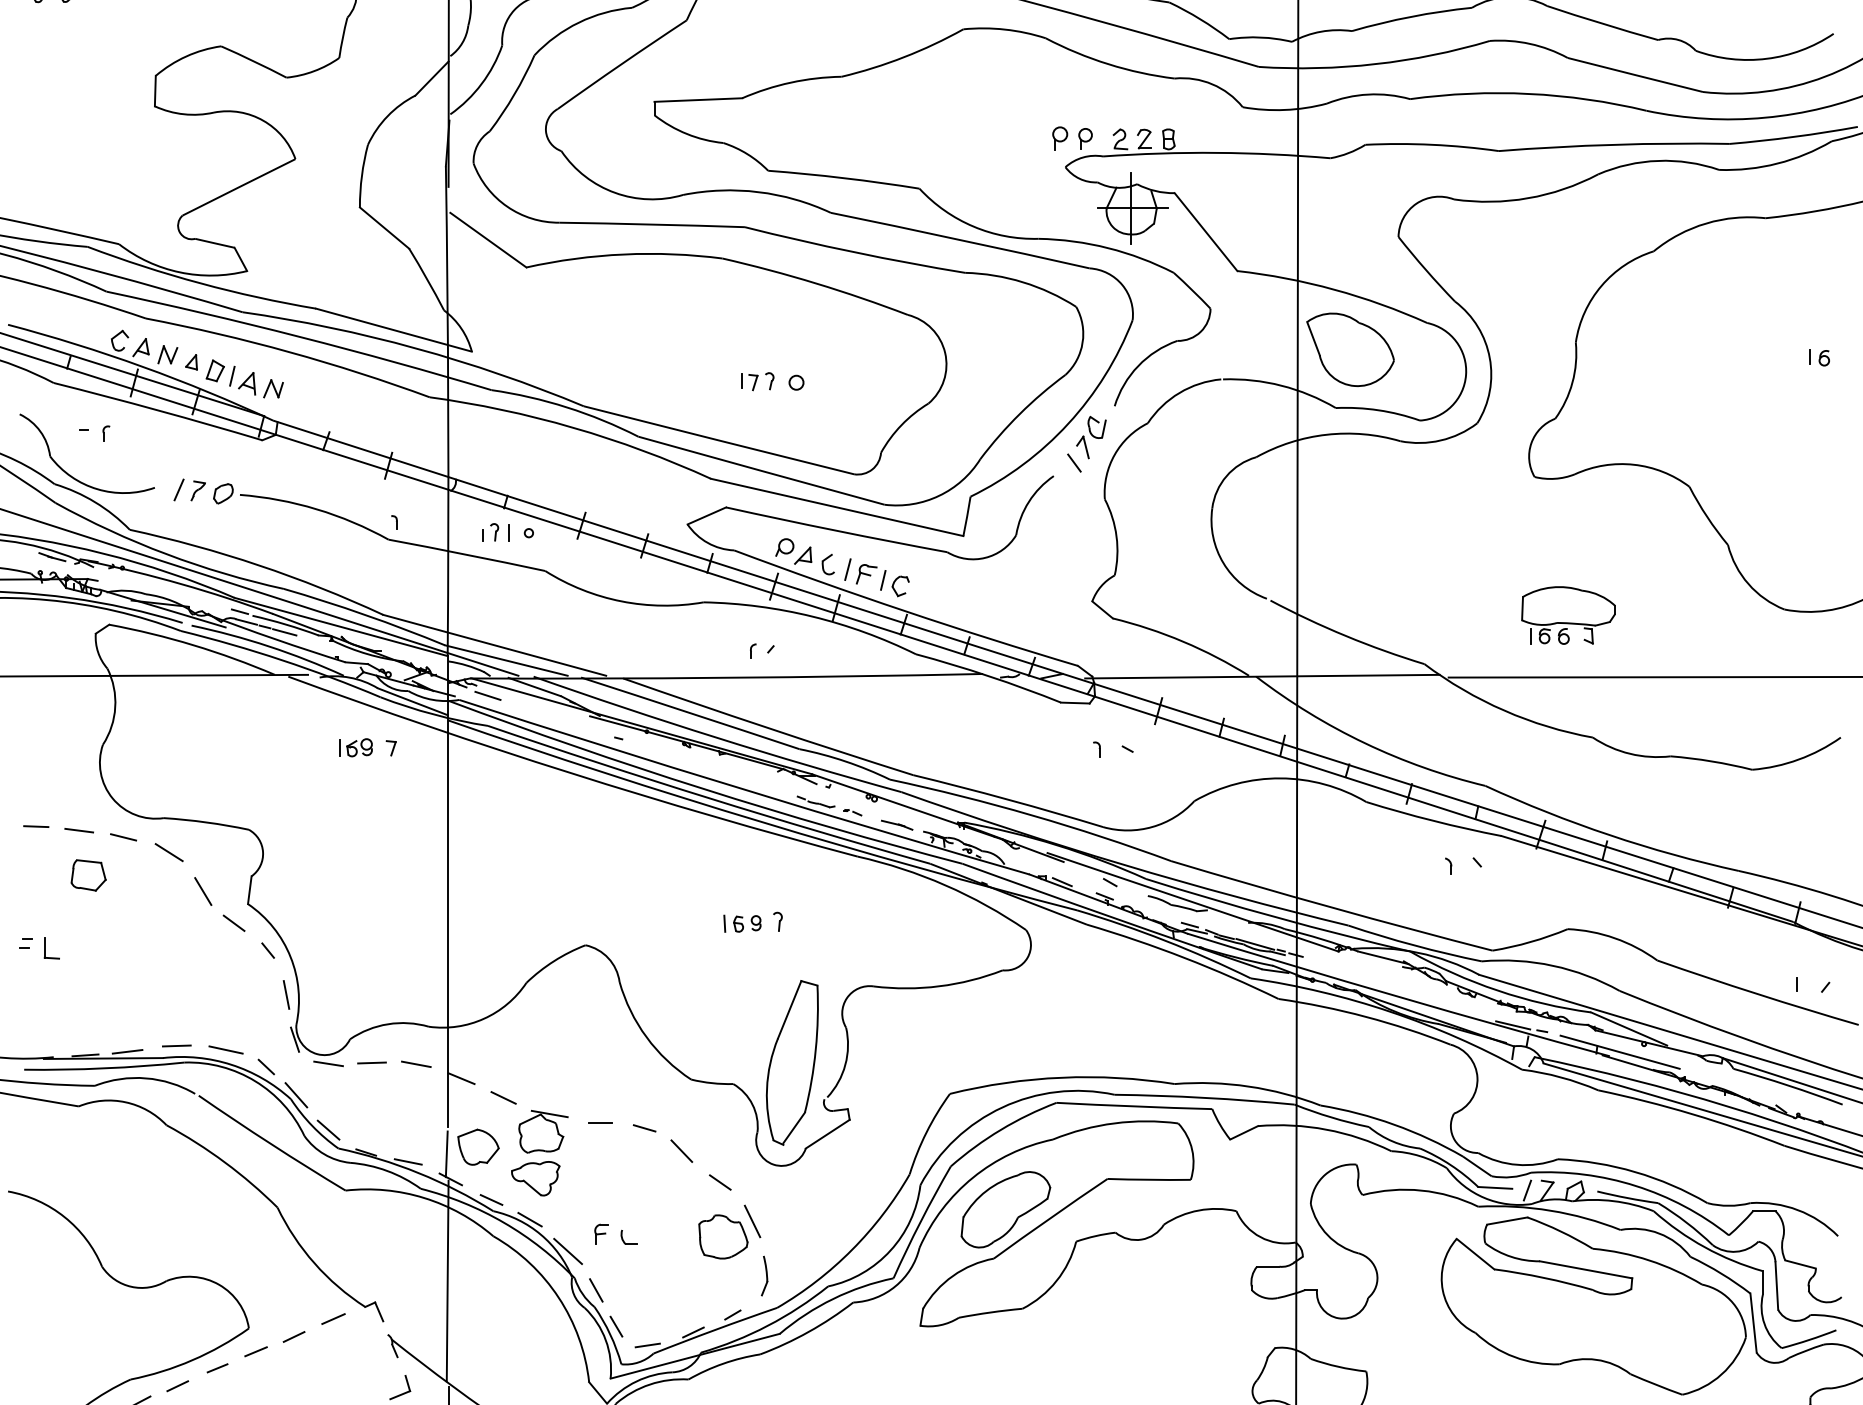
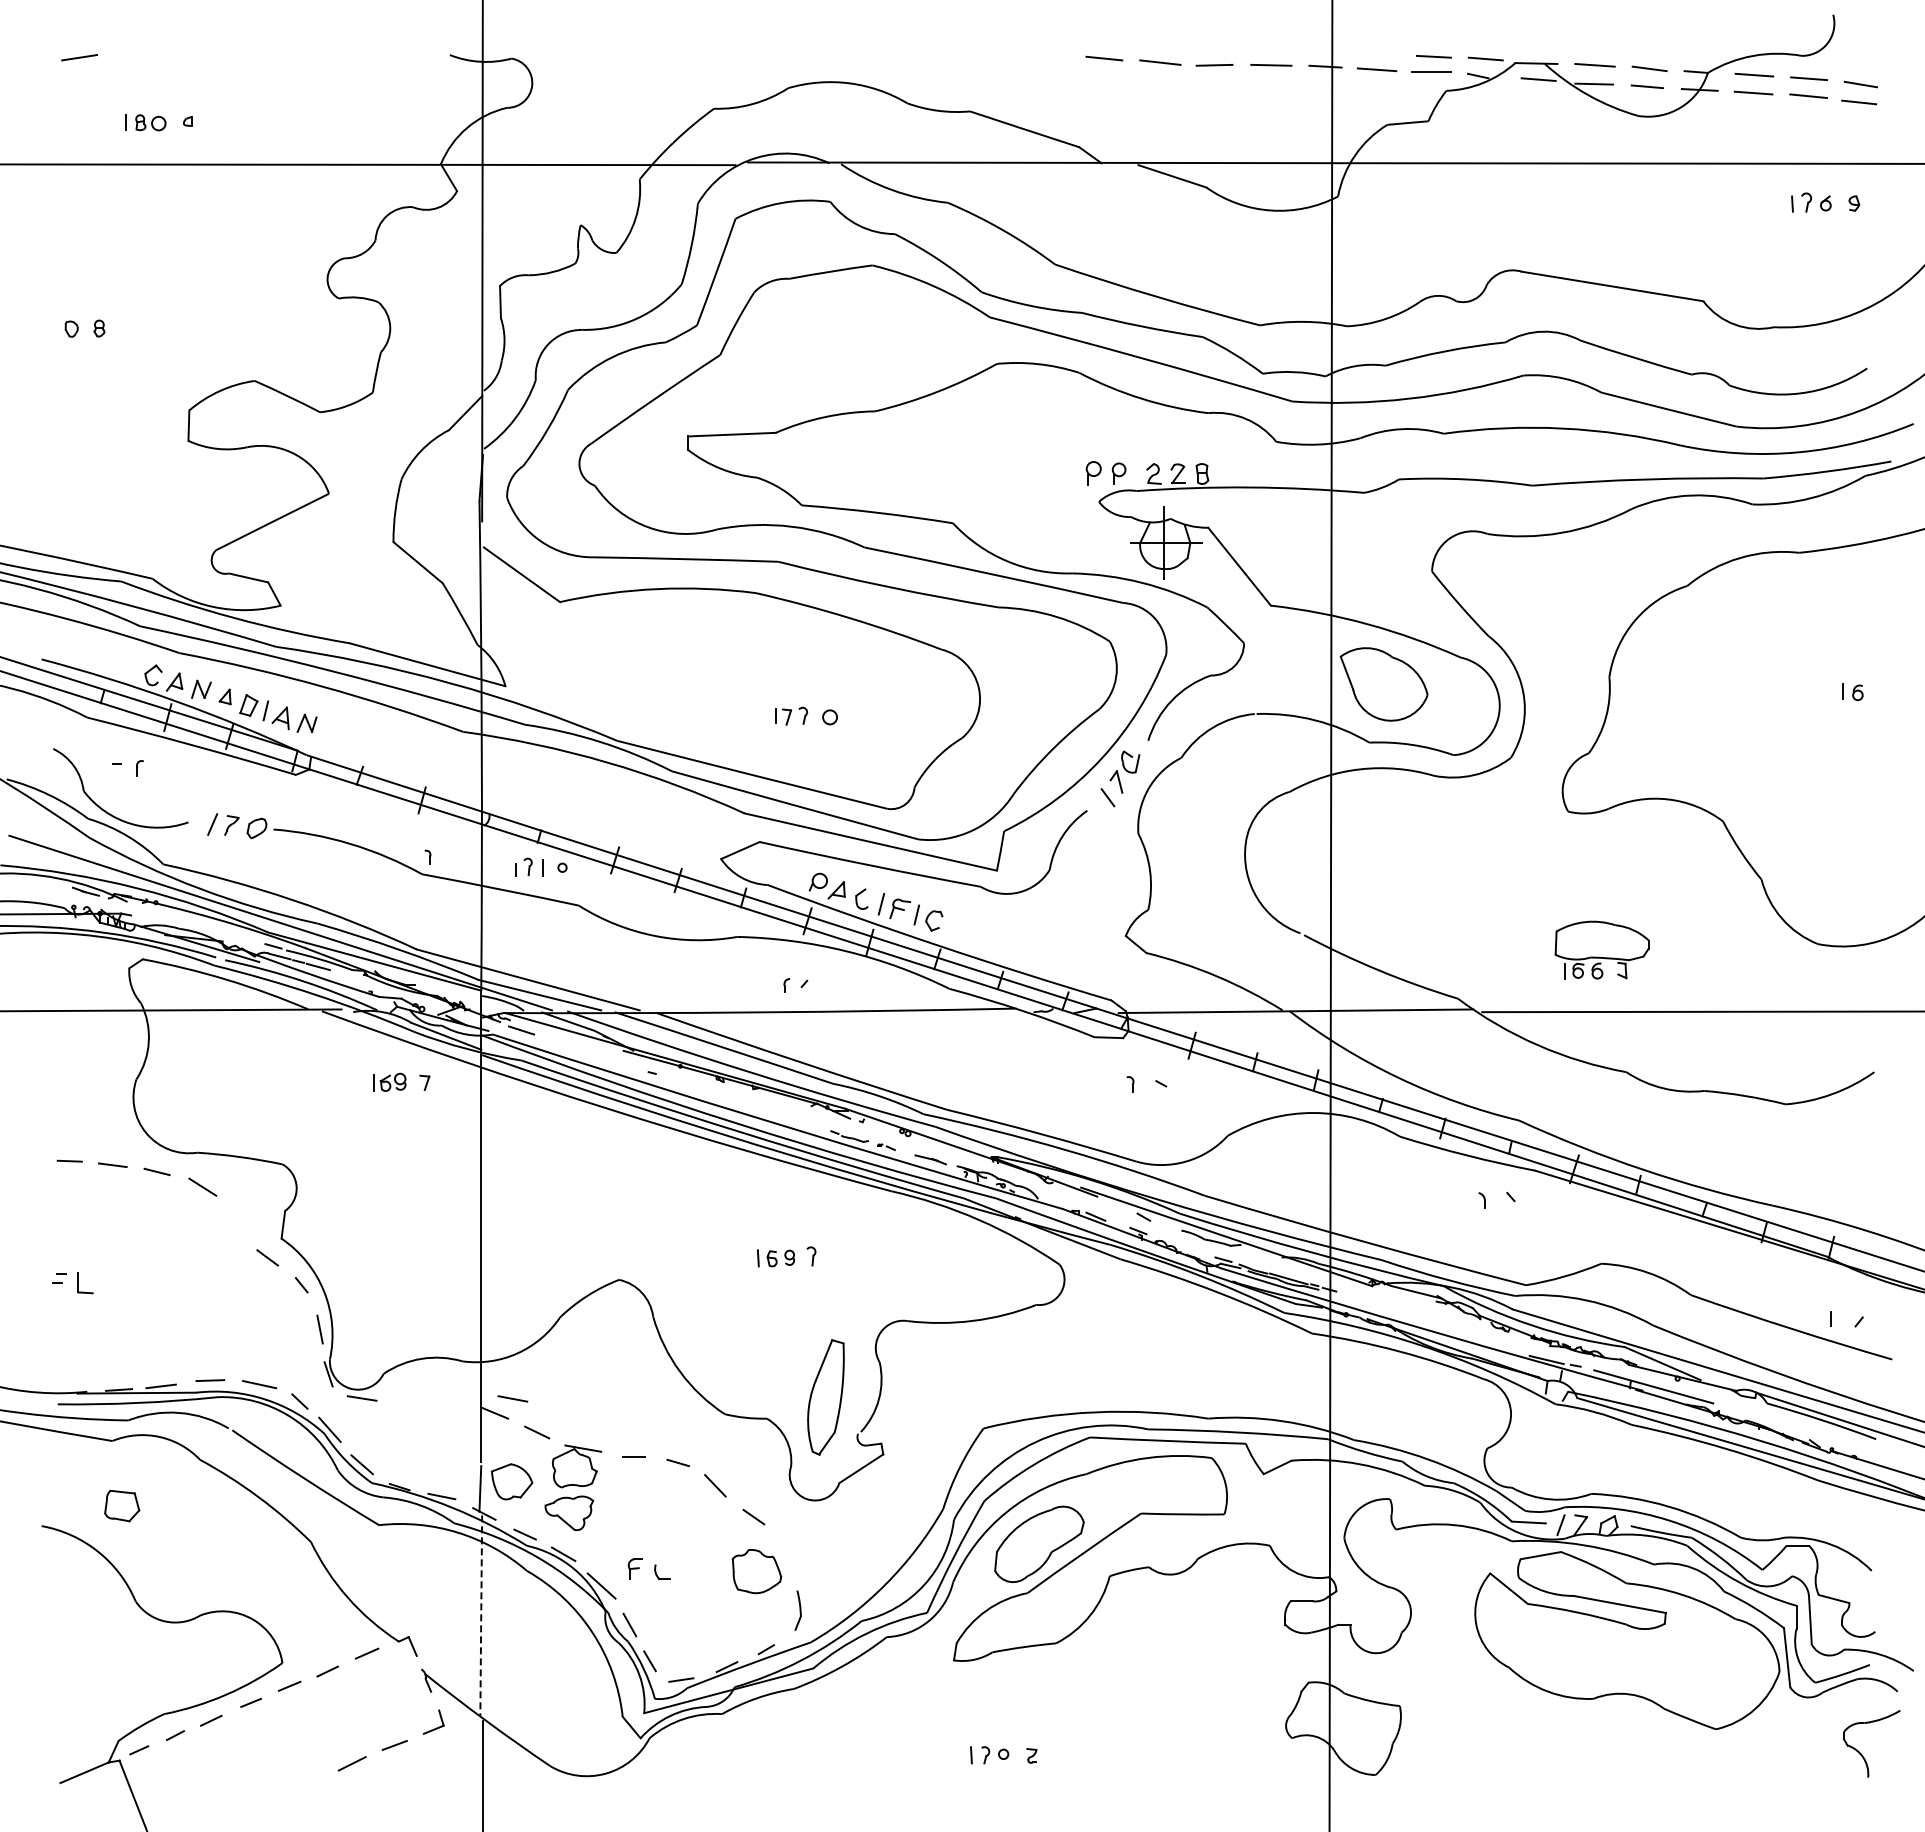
part: (88, 874) -> (122, 1505), moved
line: (202, 890) -> (236, 1225), removed
line: (371, 1062) -> (405, 1397), removed
part: (791, 1062) -> (825, 1397), size x0.7
line: (415, 1063) -> (512, 1398), moved
line: (751, 1220) -> (785, 1555), removed
line: (447, 1281) -> (481, 1616), solid -> dashed

